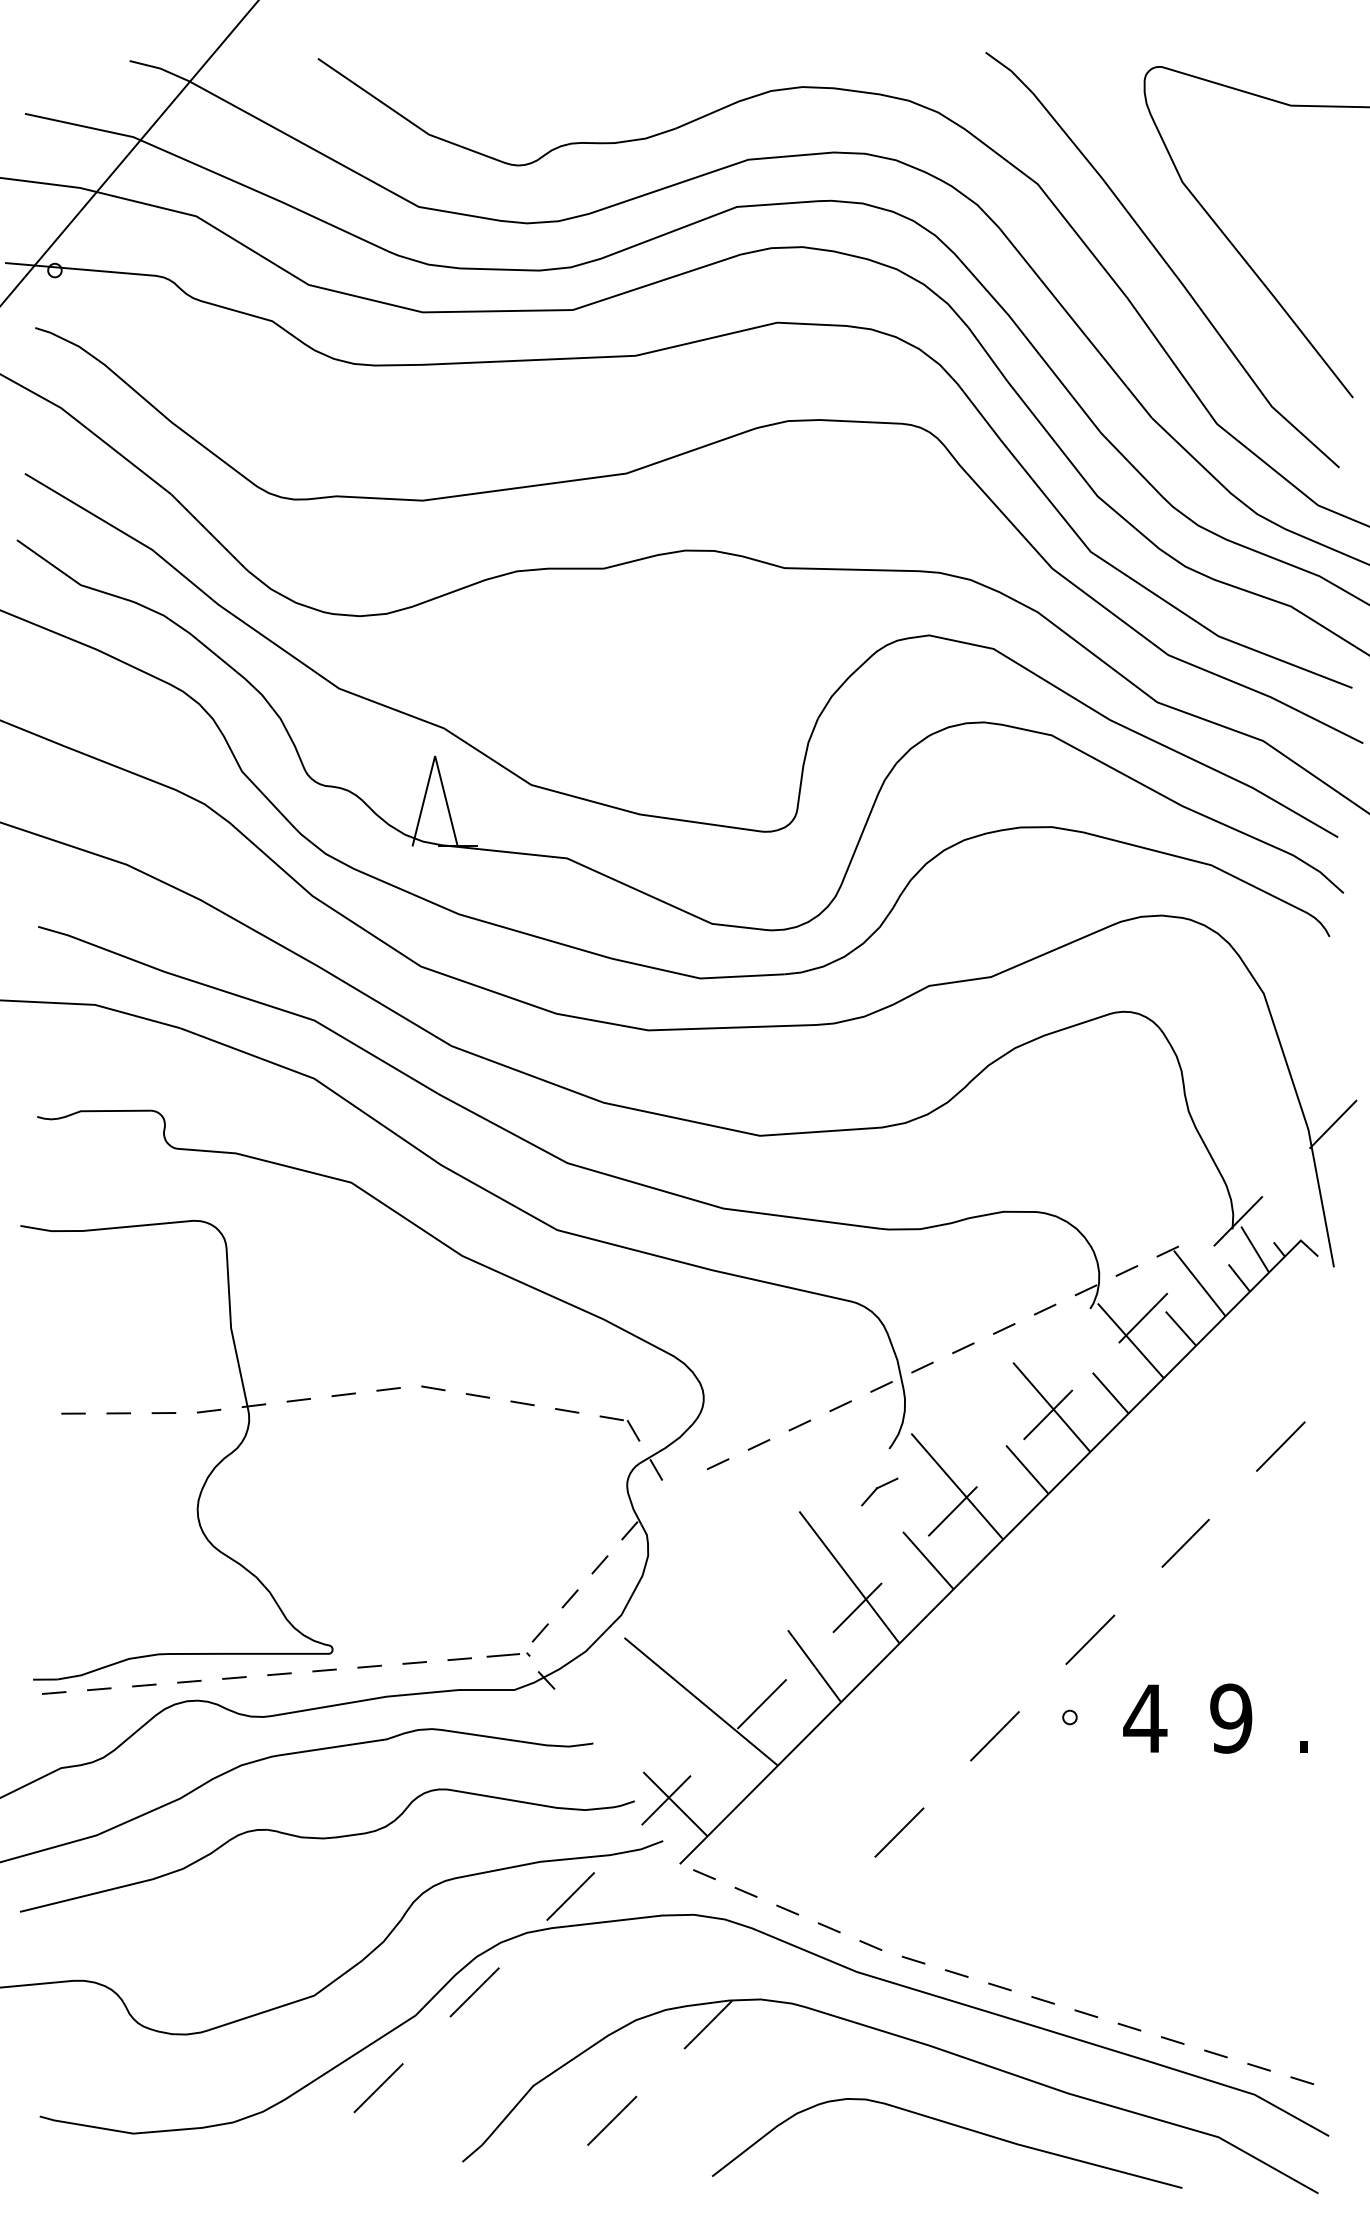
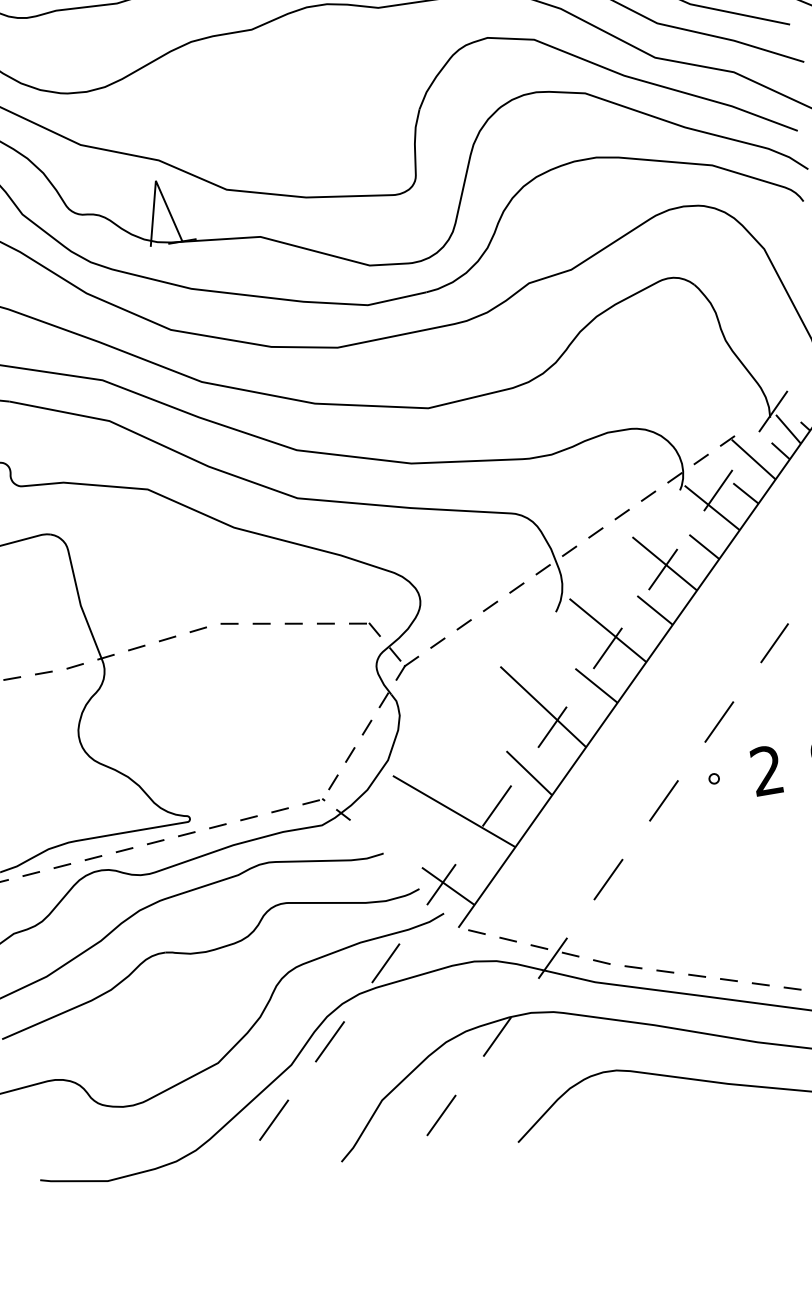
part: (879, 1491) -> (407, 668), moved
part: (508, 1655) -> (313, 801), size x0.71
text: (1145, 1717) -> (767, 769), 4 -> 2
line: (803, 1928) -> (552, 958), added

